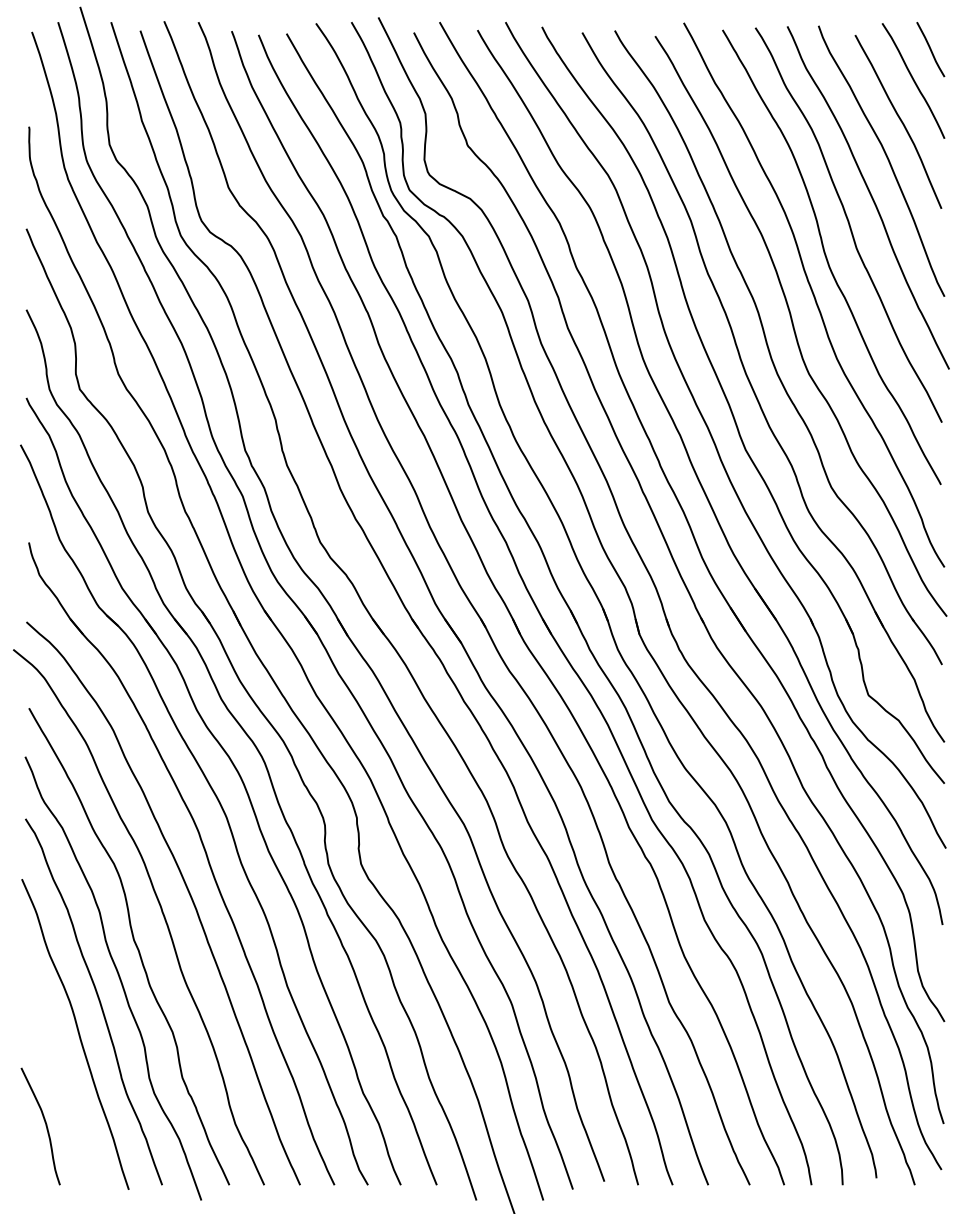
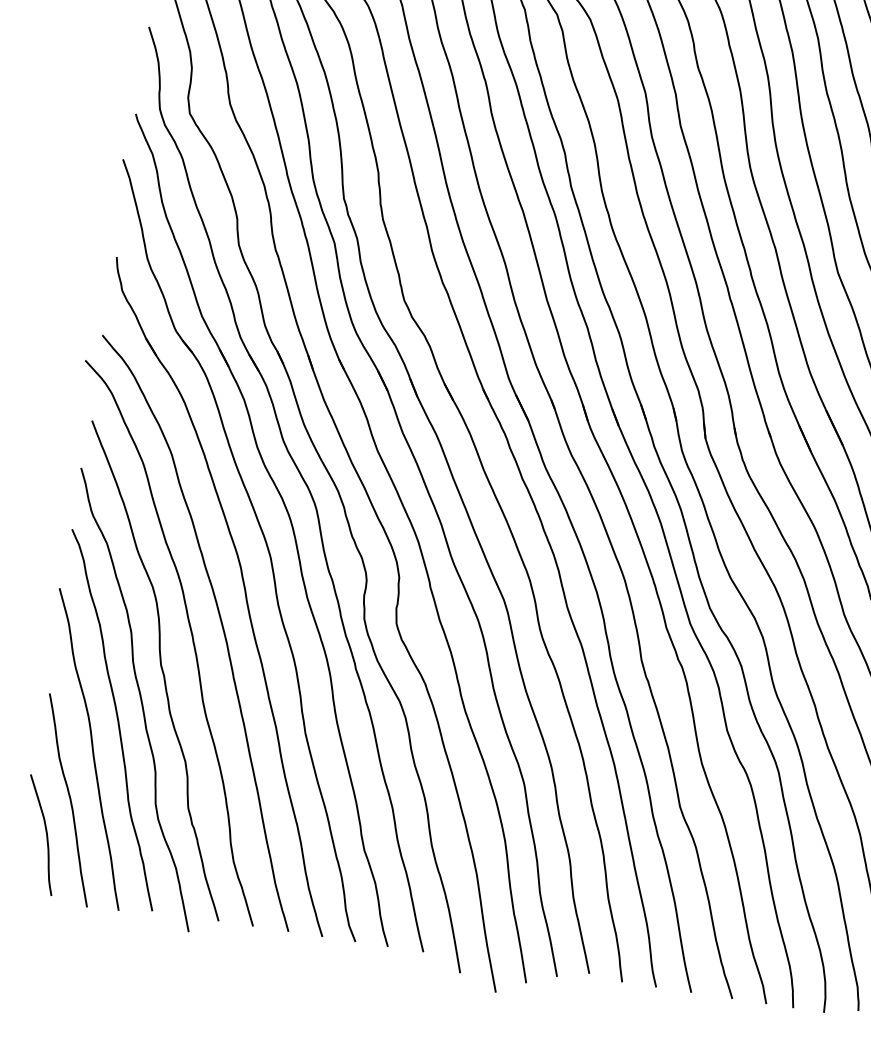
curve: (63, 1087) -> (69, 800), added

